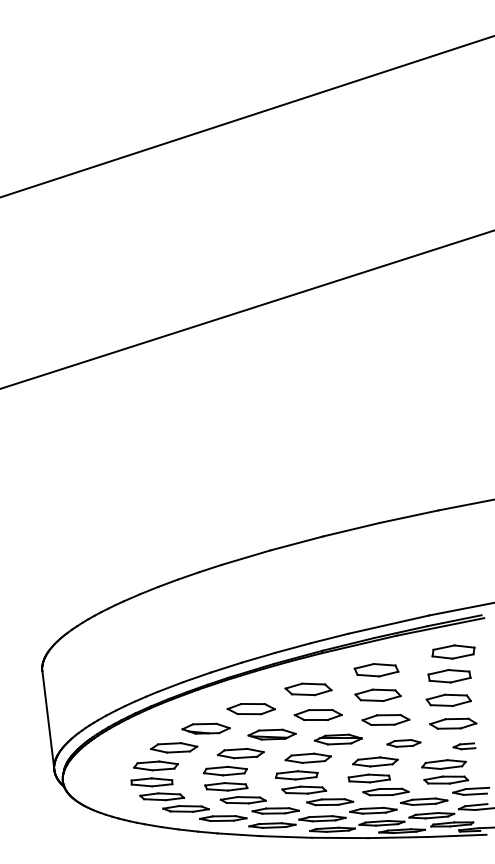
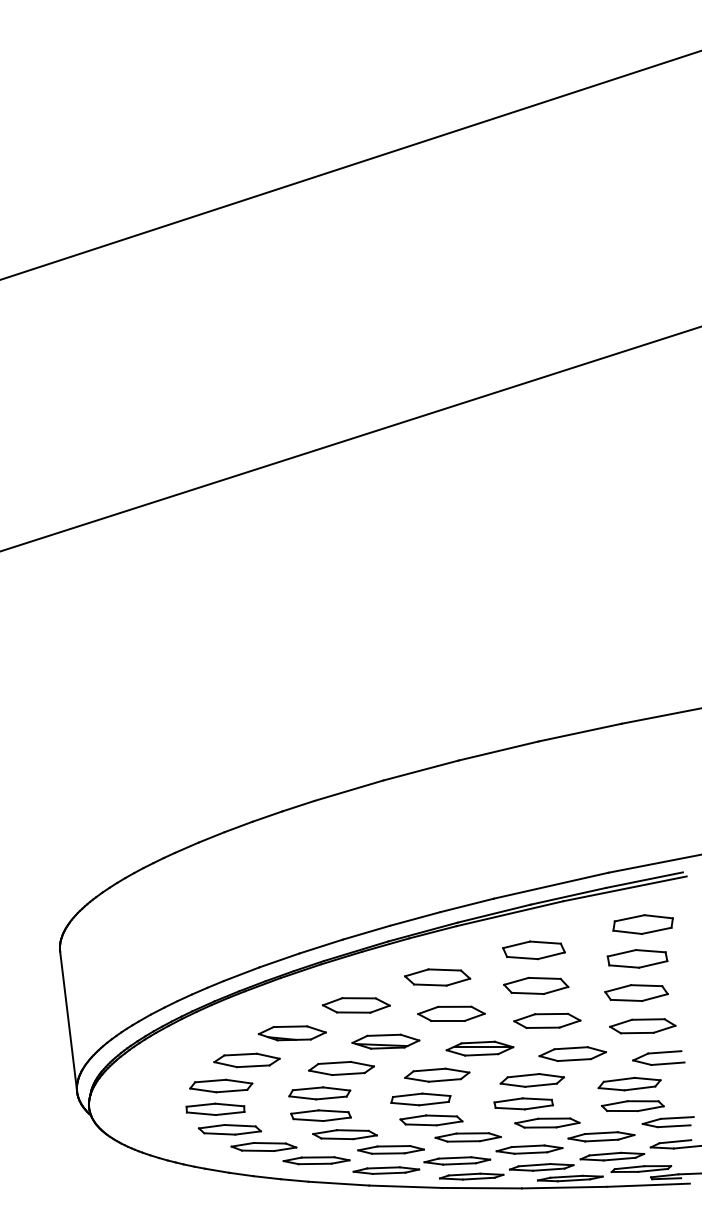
part: (403, 743) -> (572, 1054), size x1.43
part: (464, 746) -> (658, 1058), size x1.67

